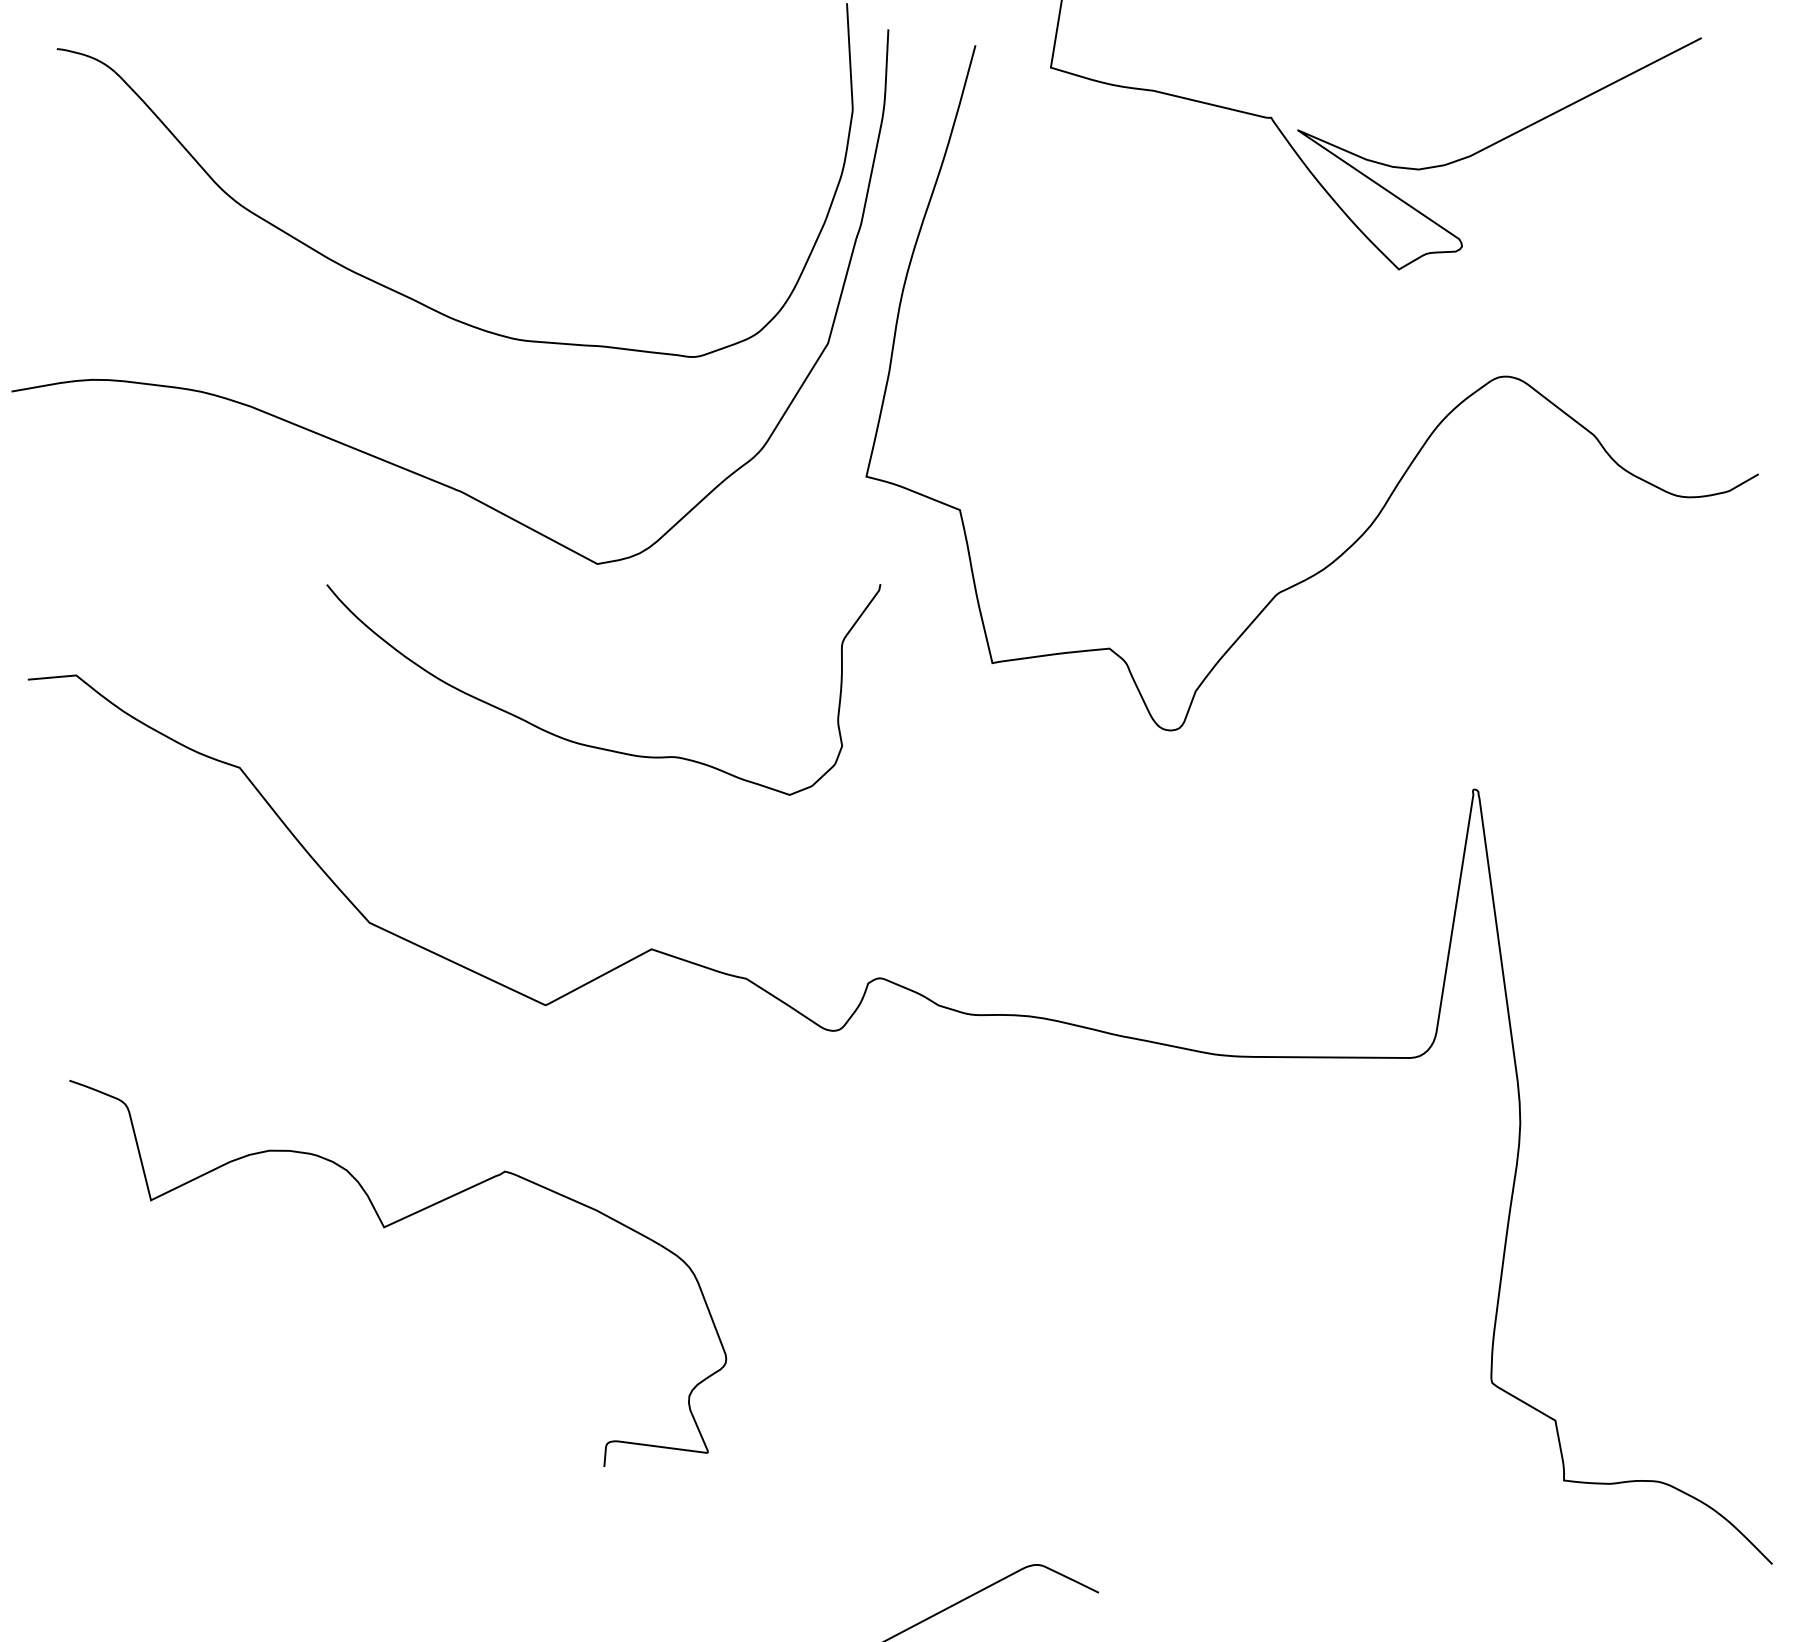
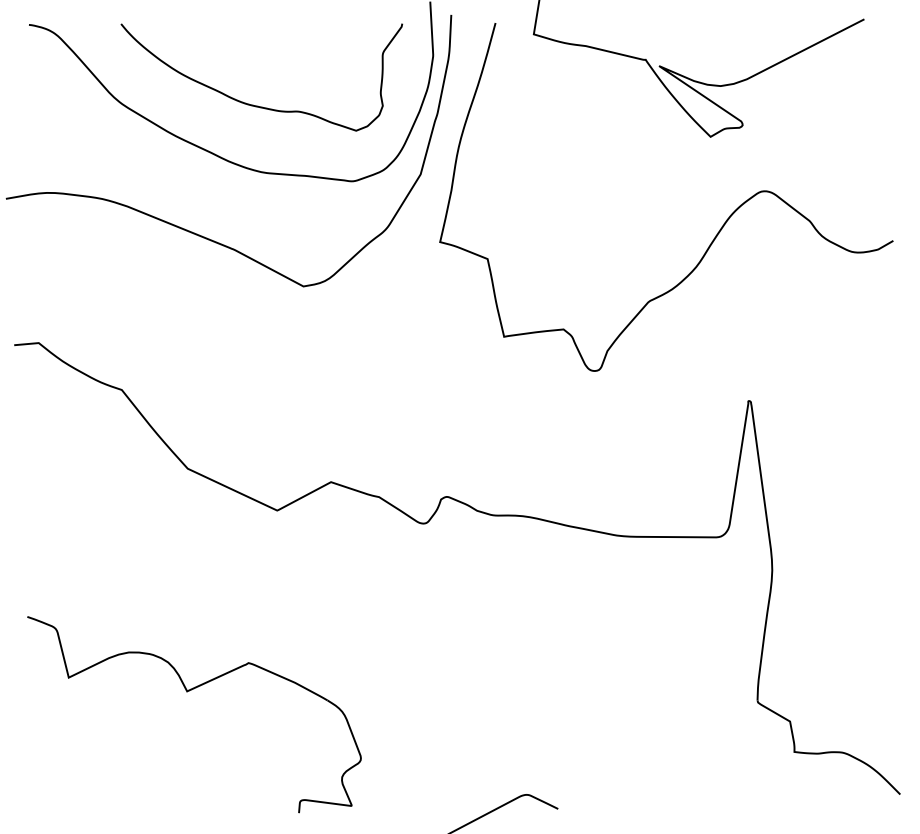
curve: (587, 743) -> (253, 104), moved
part: (384, 1229) -> (187, 692), moved

